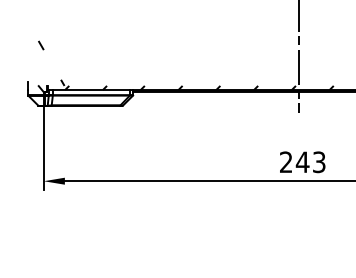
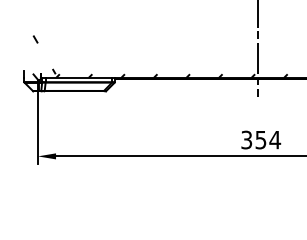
text: (303, 162) -> (261, 140), 243 -> 354

